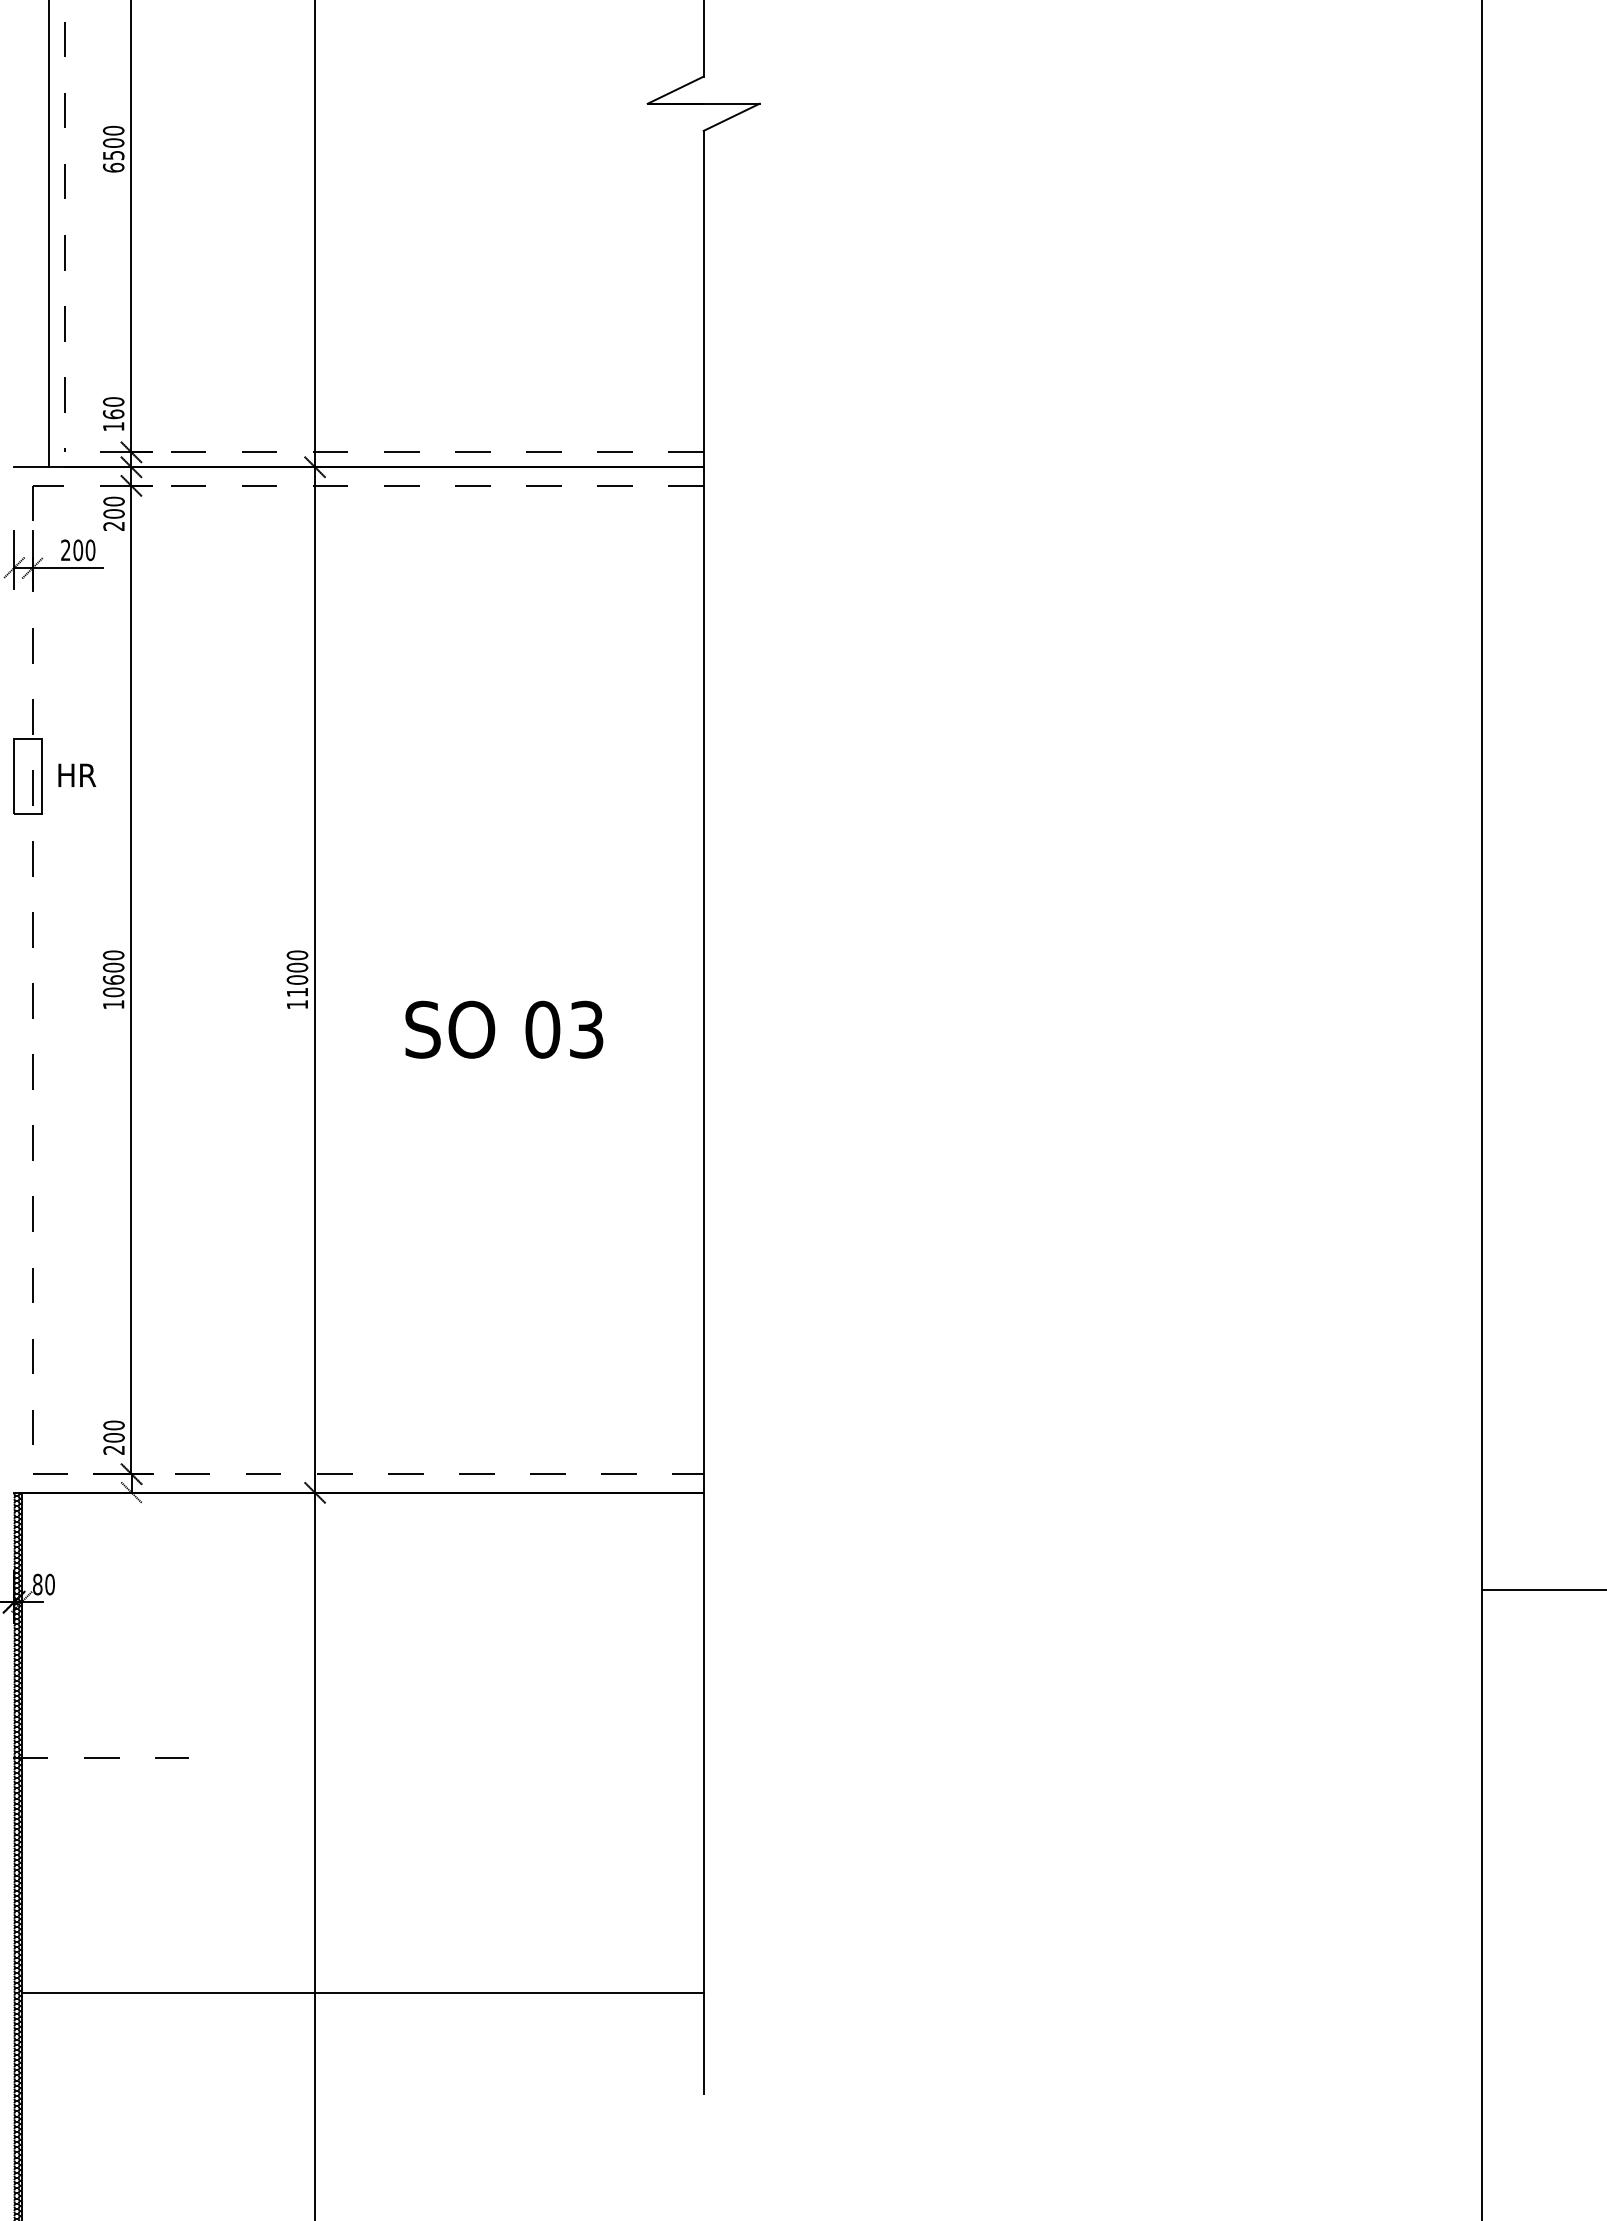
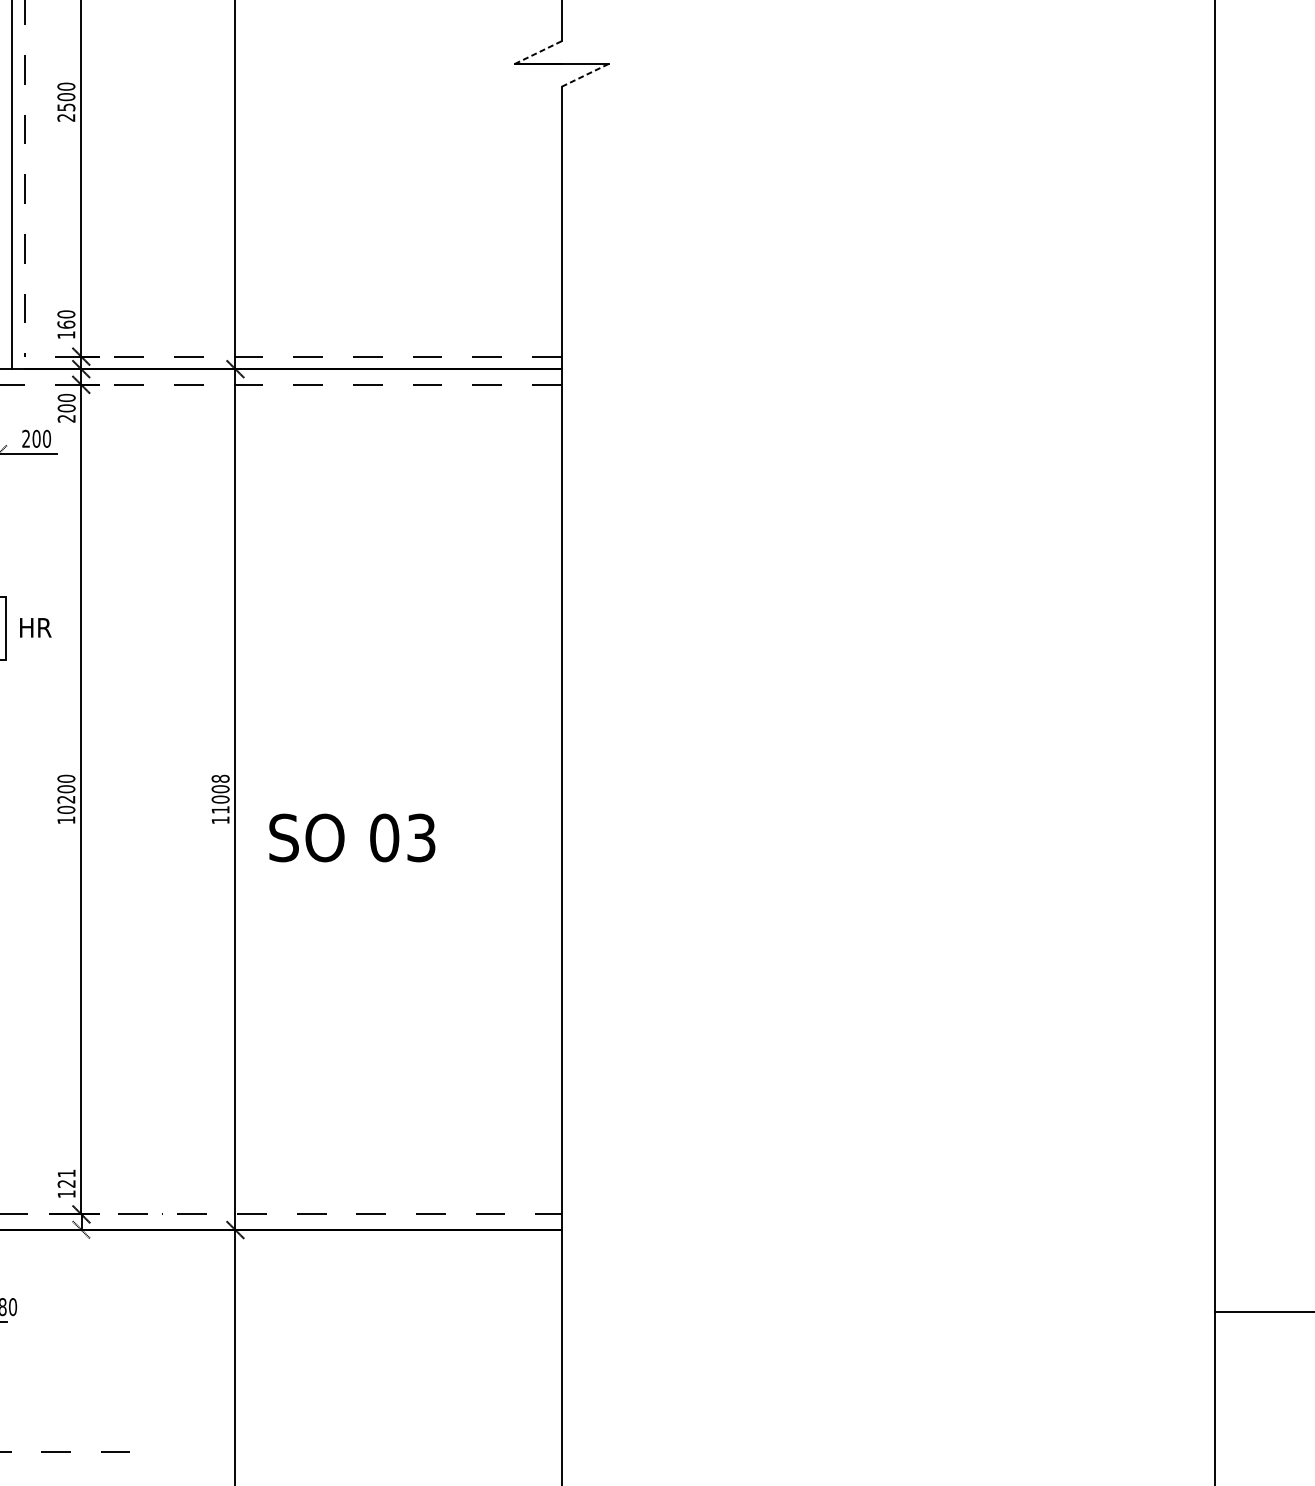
line: (675, 90) -> (537, 52), solid -> dashed
line: (731, 117) -> (584, 75), solid -> dashed
text: (113, 167) -> (66, 117), 6500 -> 2500
text: (297, 955) -> (220, 779), 11000 -> 11008
text: (113, 979) -> (66, 799), 10600 -> 10200
text: (504, 1029) -> (352, 837), moved
text: (113, 1437) -> (66, 1183), 200 -> 121

